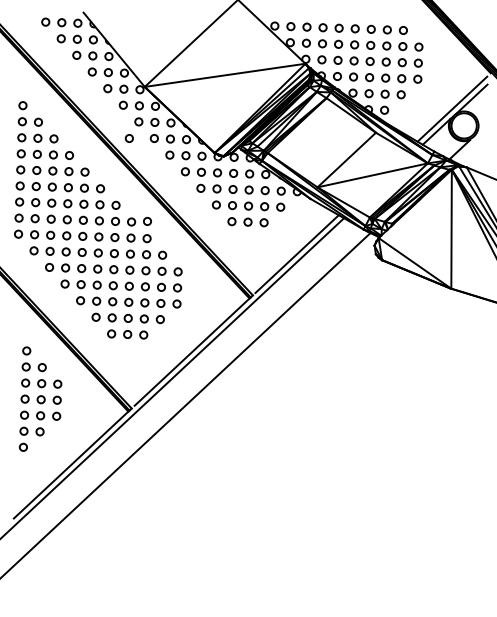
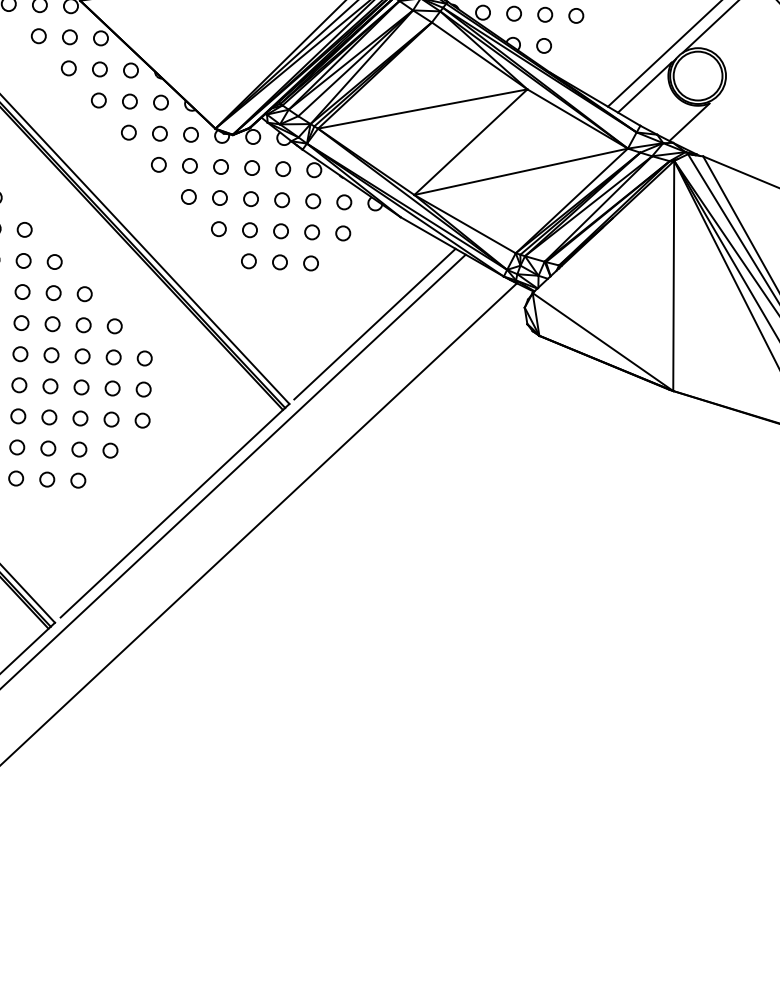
circle: (128, 138) -> (48, 100), removed
line: (321, 142) -> (422, 108), added
circle: (147, 221) -> (85, 261), removed

